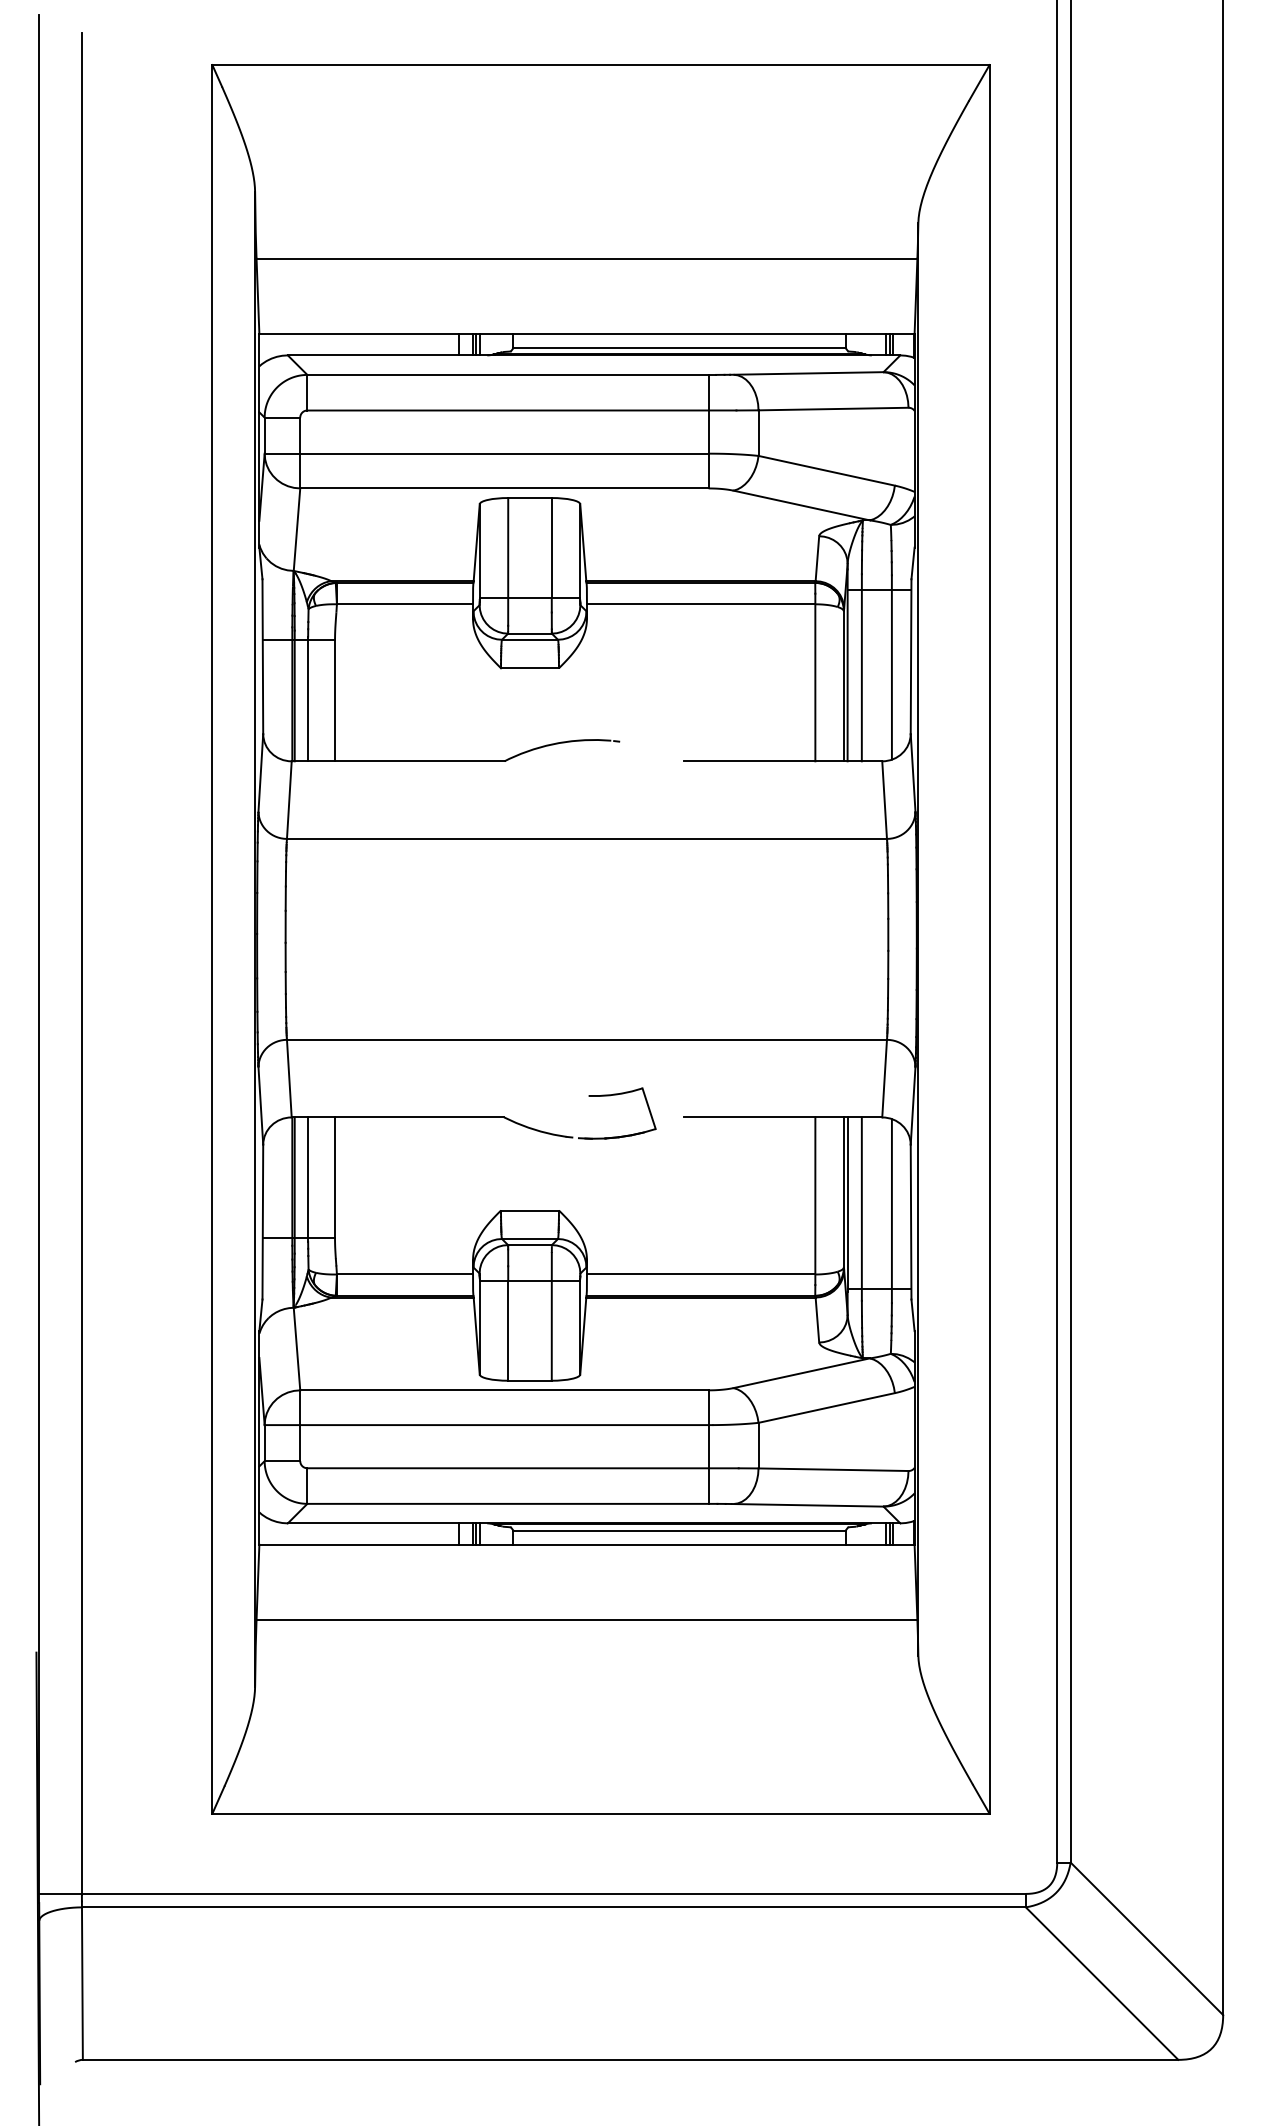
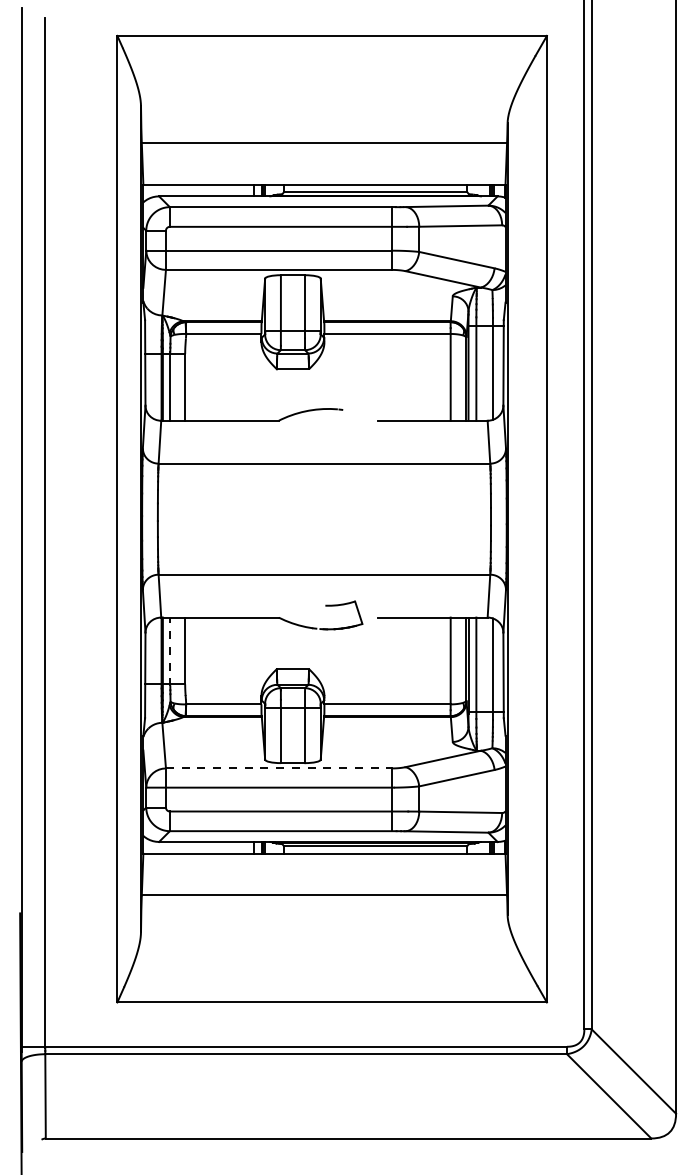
line: (308, 1178) -> (170, 651), solid -> dashed
line: (503, 1390) -> (278, 768), solid -> dashed

